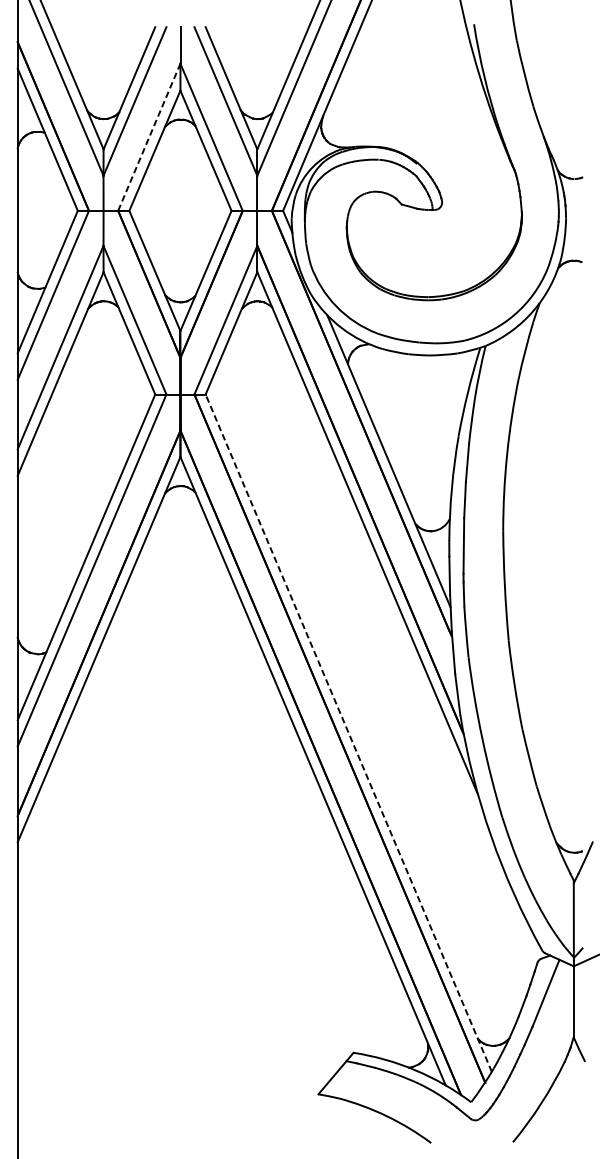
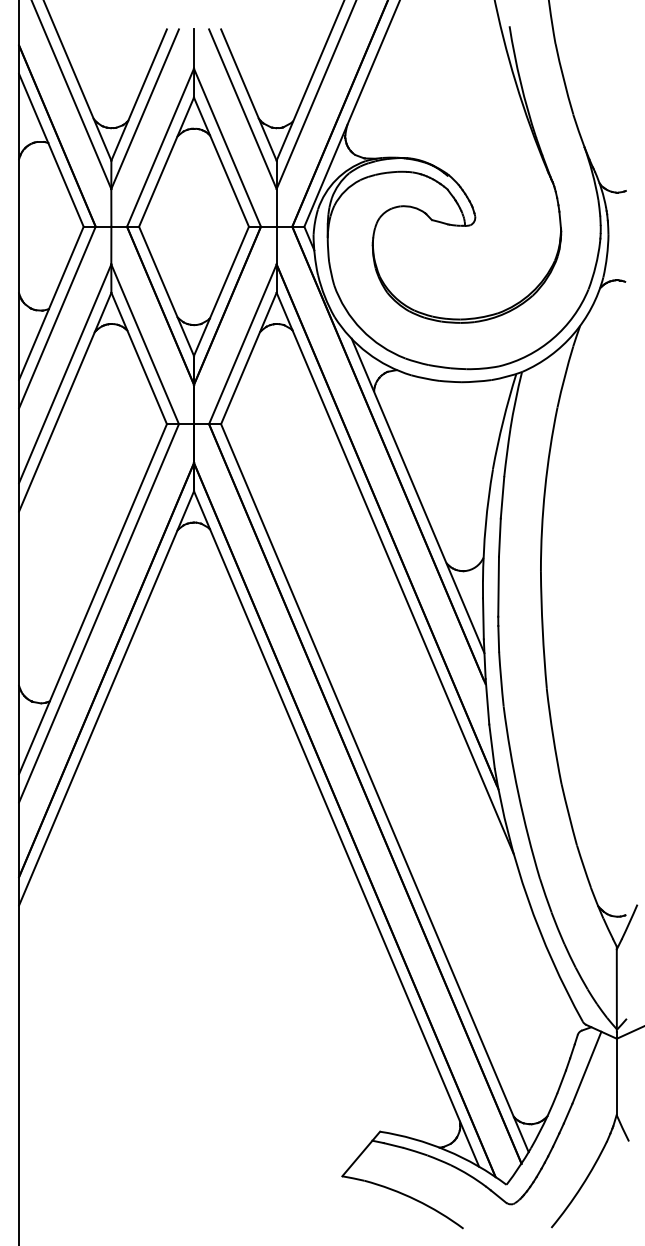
line: (149, 137) -> (160, 147), dashed -> solid
line: (348, 732) -> (374, 787), dashed -> solid

